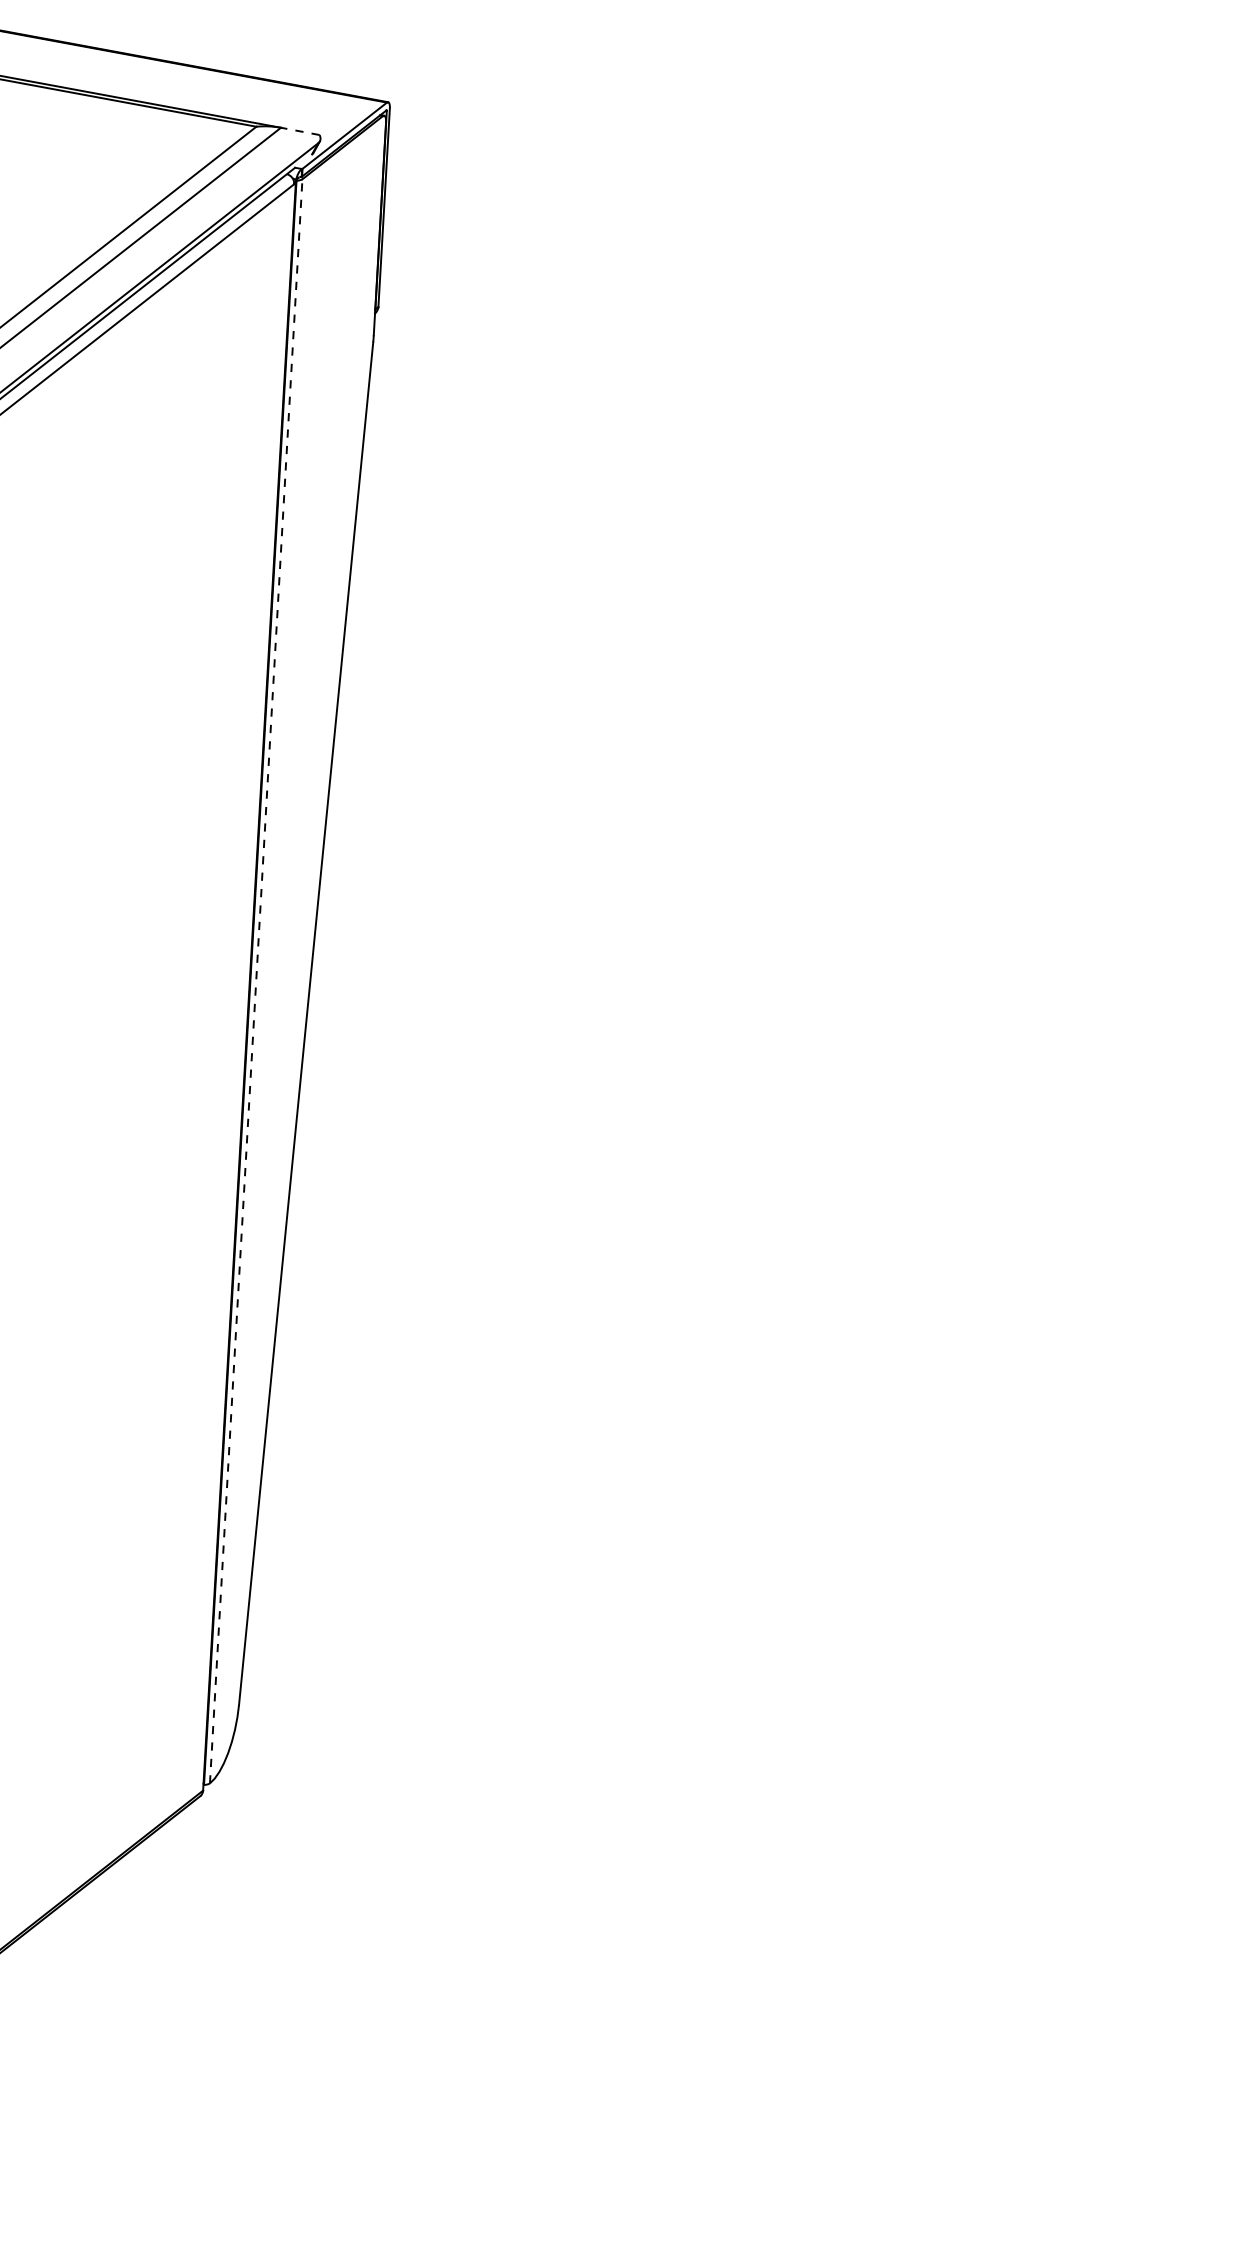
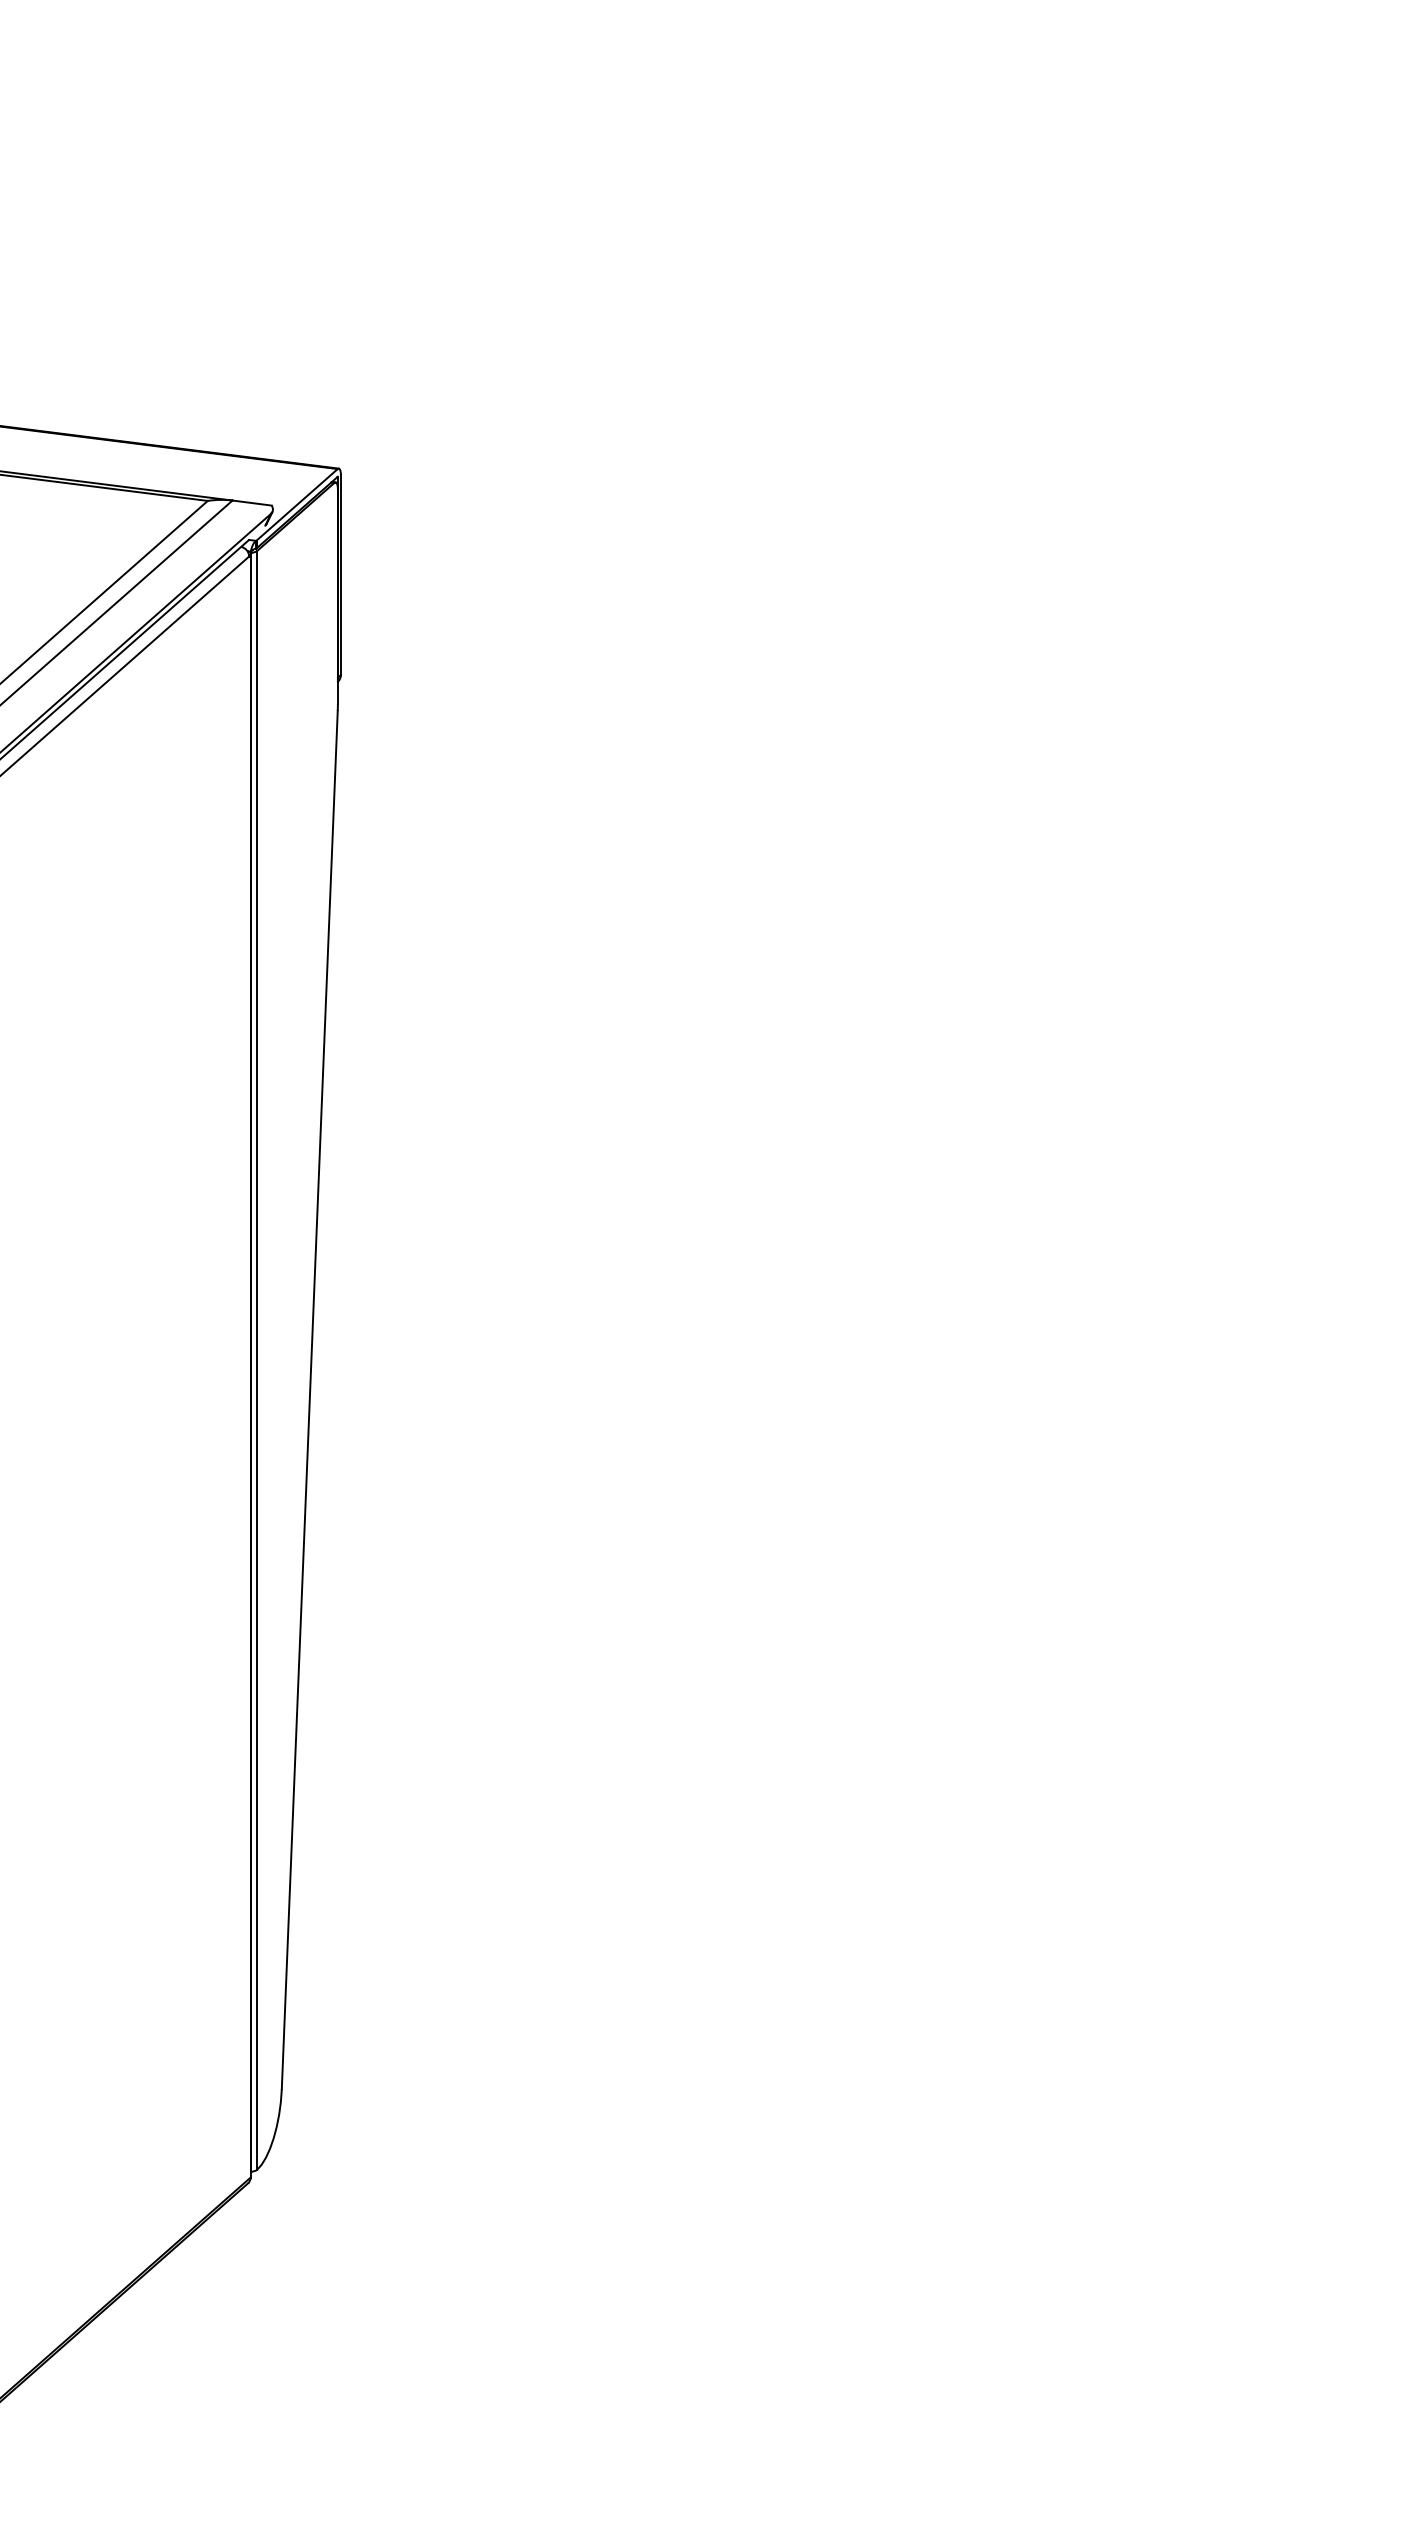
line: (300, 131) -> (252, 503), dashed -> solid
line: (256, 981) -> (257, 1360), dashed -> solid

